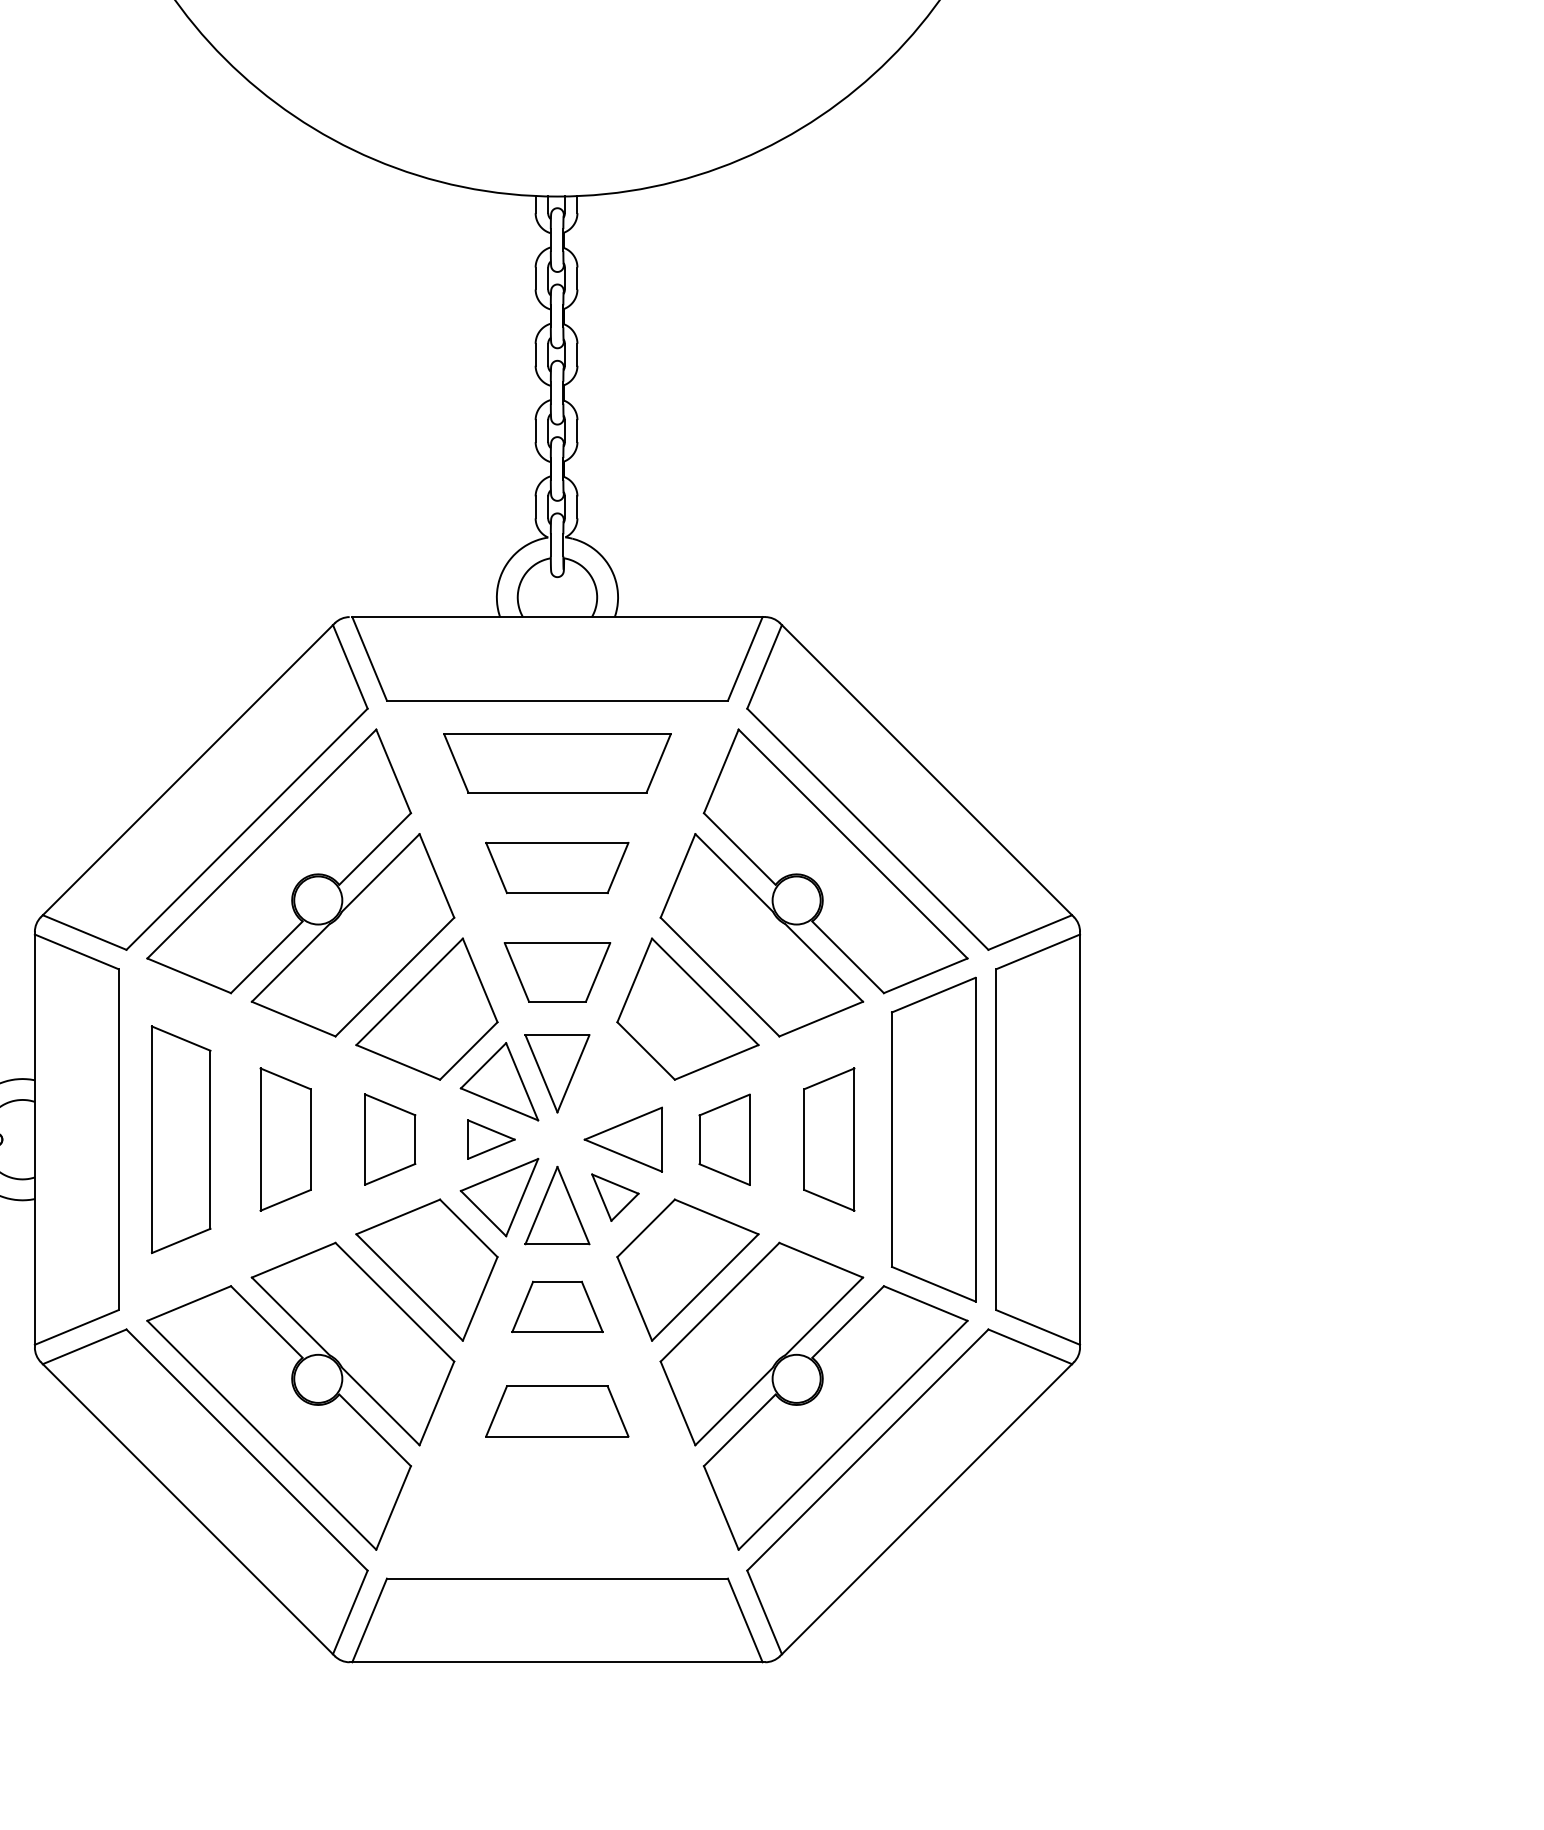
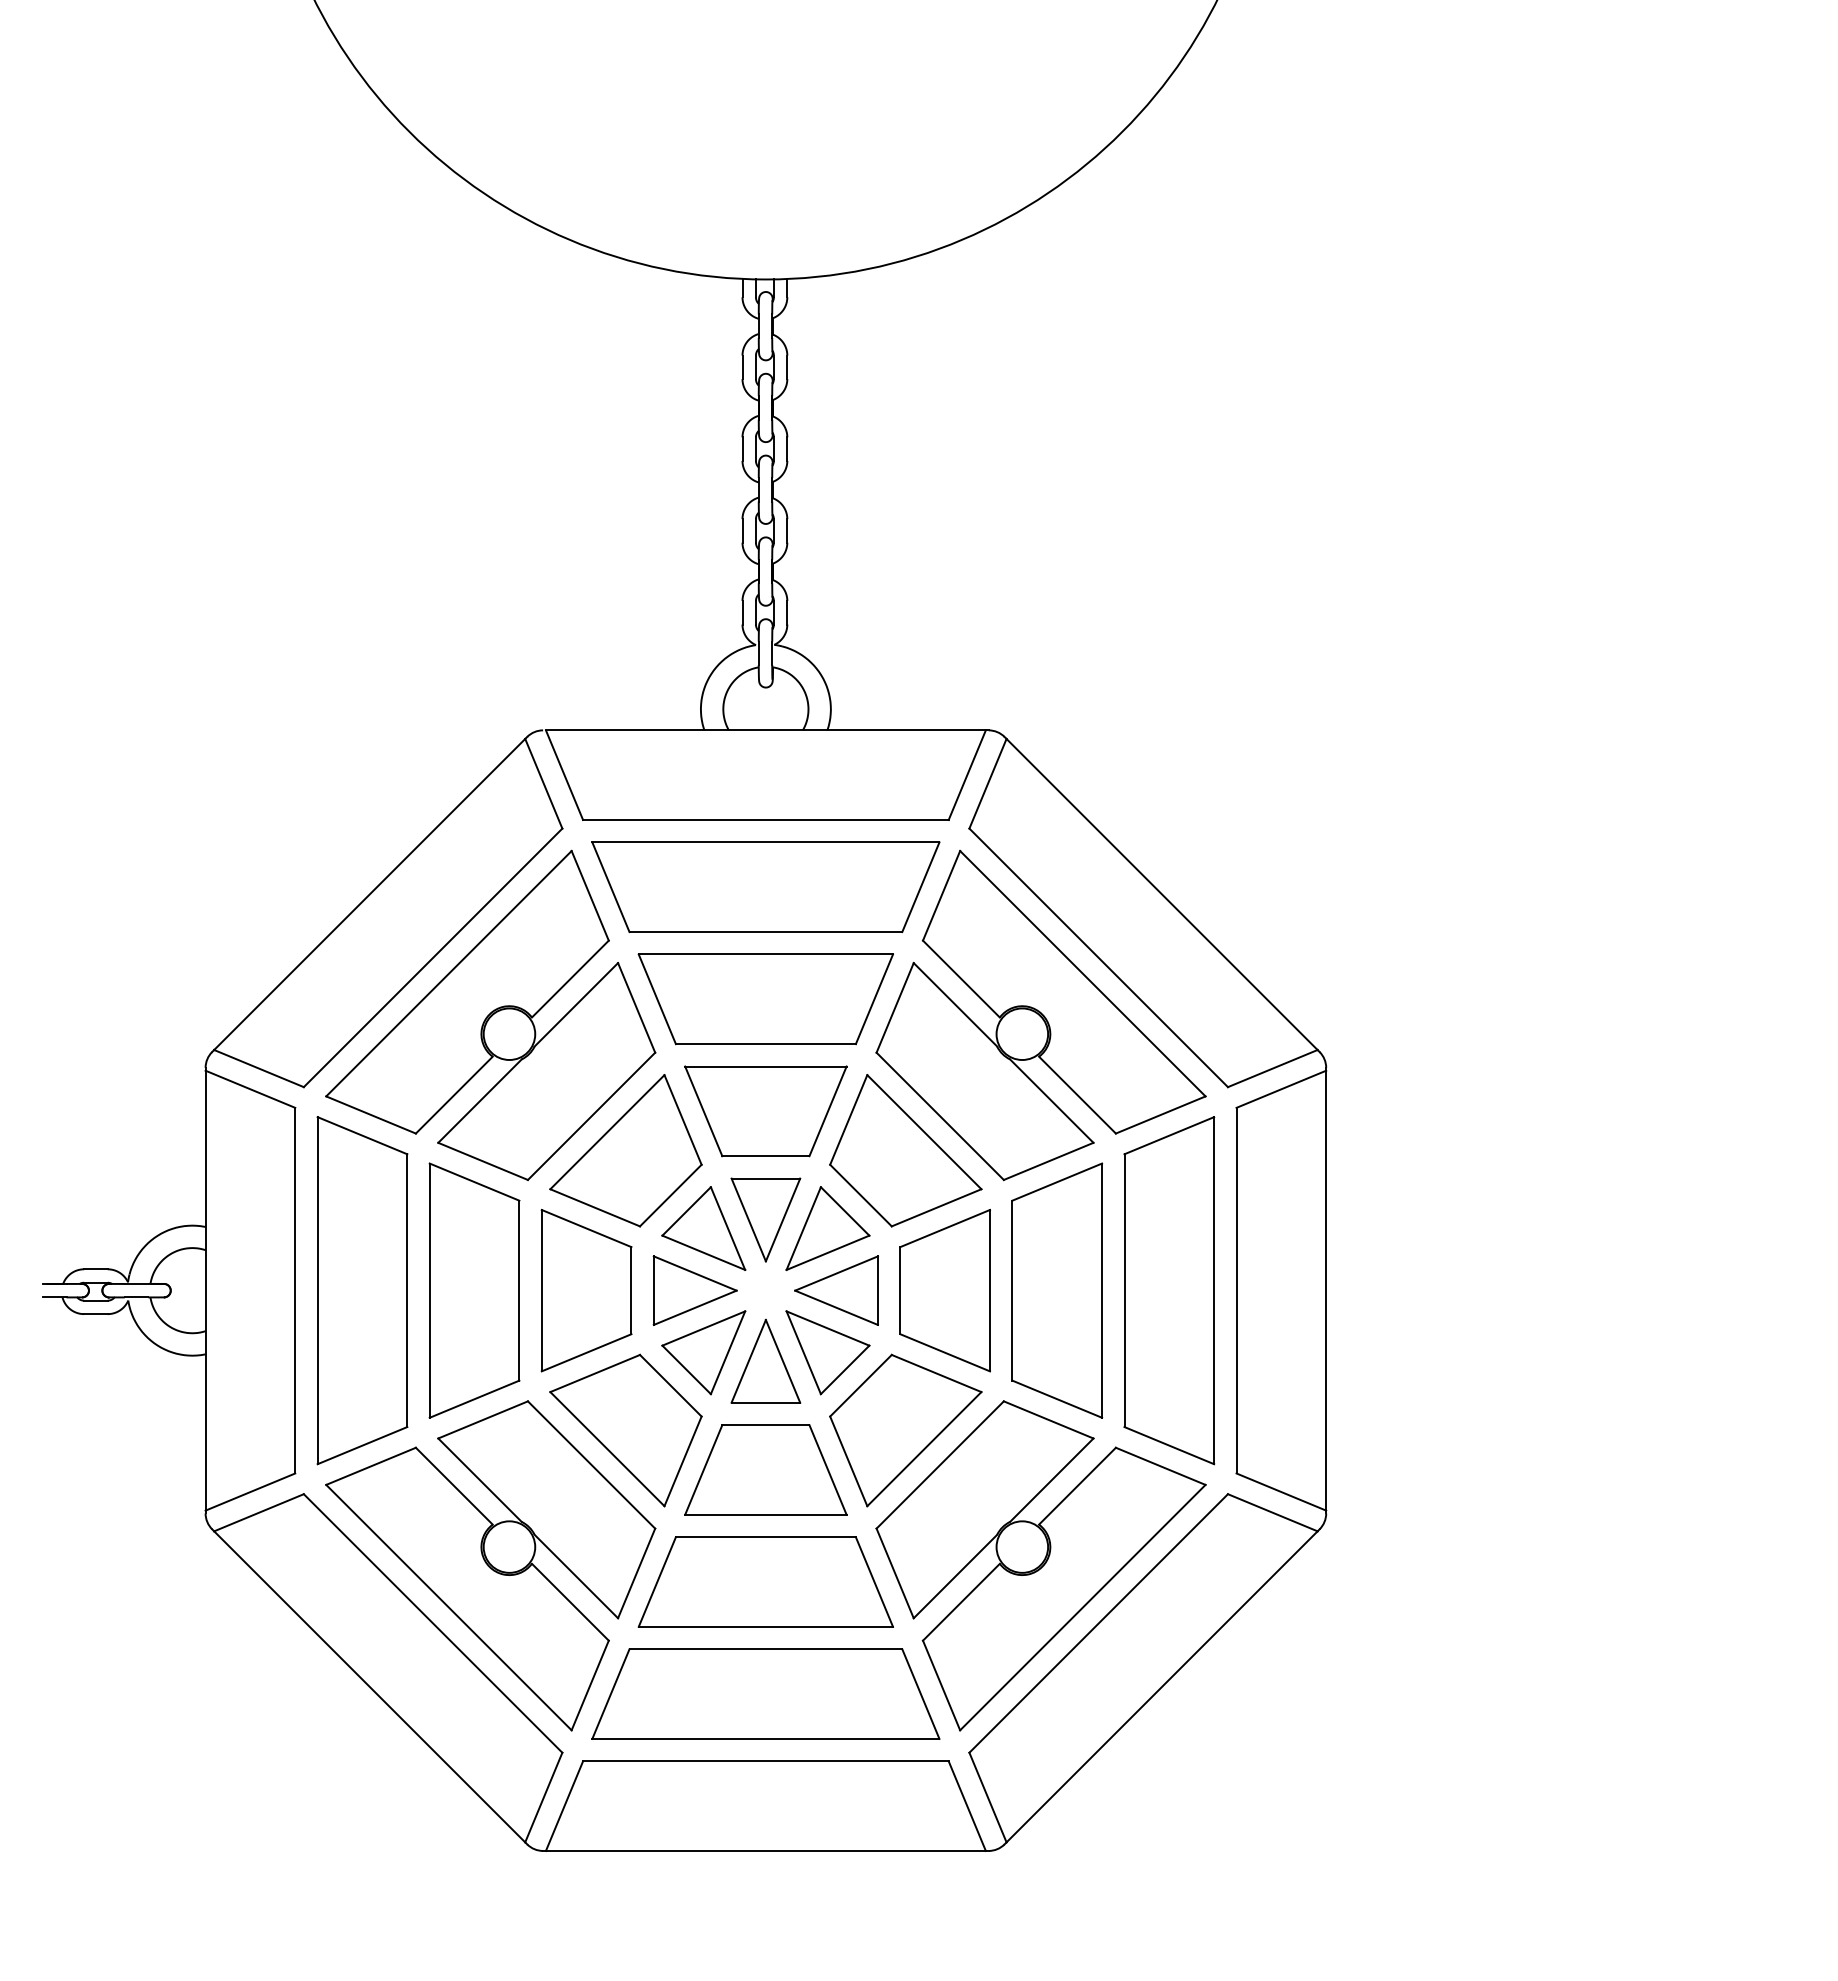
part: (557, 763) -> (765, 887), size x1.43
part: (557, 868) -> (765, 999), size x1.67
part: (557, 972) -> (765, 1111), size x1.43
part: (614, 1081) -> (827, 1228), added
part: (181, 1139) -> (362, 1290), size x1.43
part: (285, 1139) -> (474, 1290), size x1.67
part: (390, 1139) -> (586, 1290), size x1.67
part: (490, 1139) -> (694, 1290), size x1.67
part: (724, 1139) -> (944, 1290), size x1.67
part: (829, 1139) -> (1057, 1290), size x1.67
part: (614, 1197) -> (827, 1352), size x1.67
part: (557, 1306) -> (765, 1469), size x1.67
part: (557, 1410) -> (765, 1581), size x1.67
part: (557, 1515) -> (765, 1693), added

